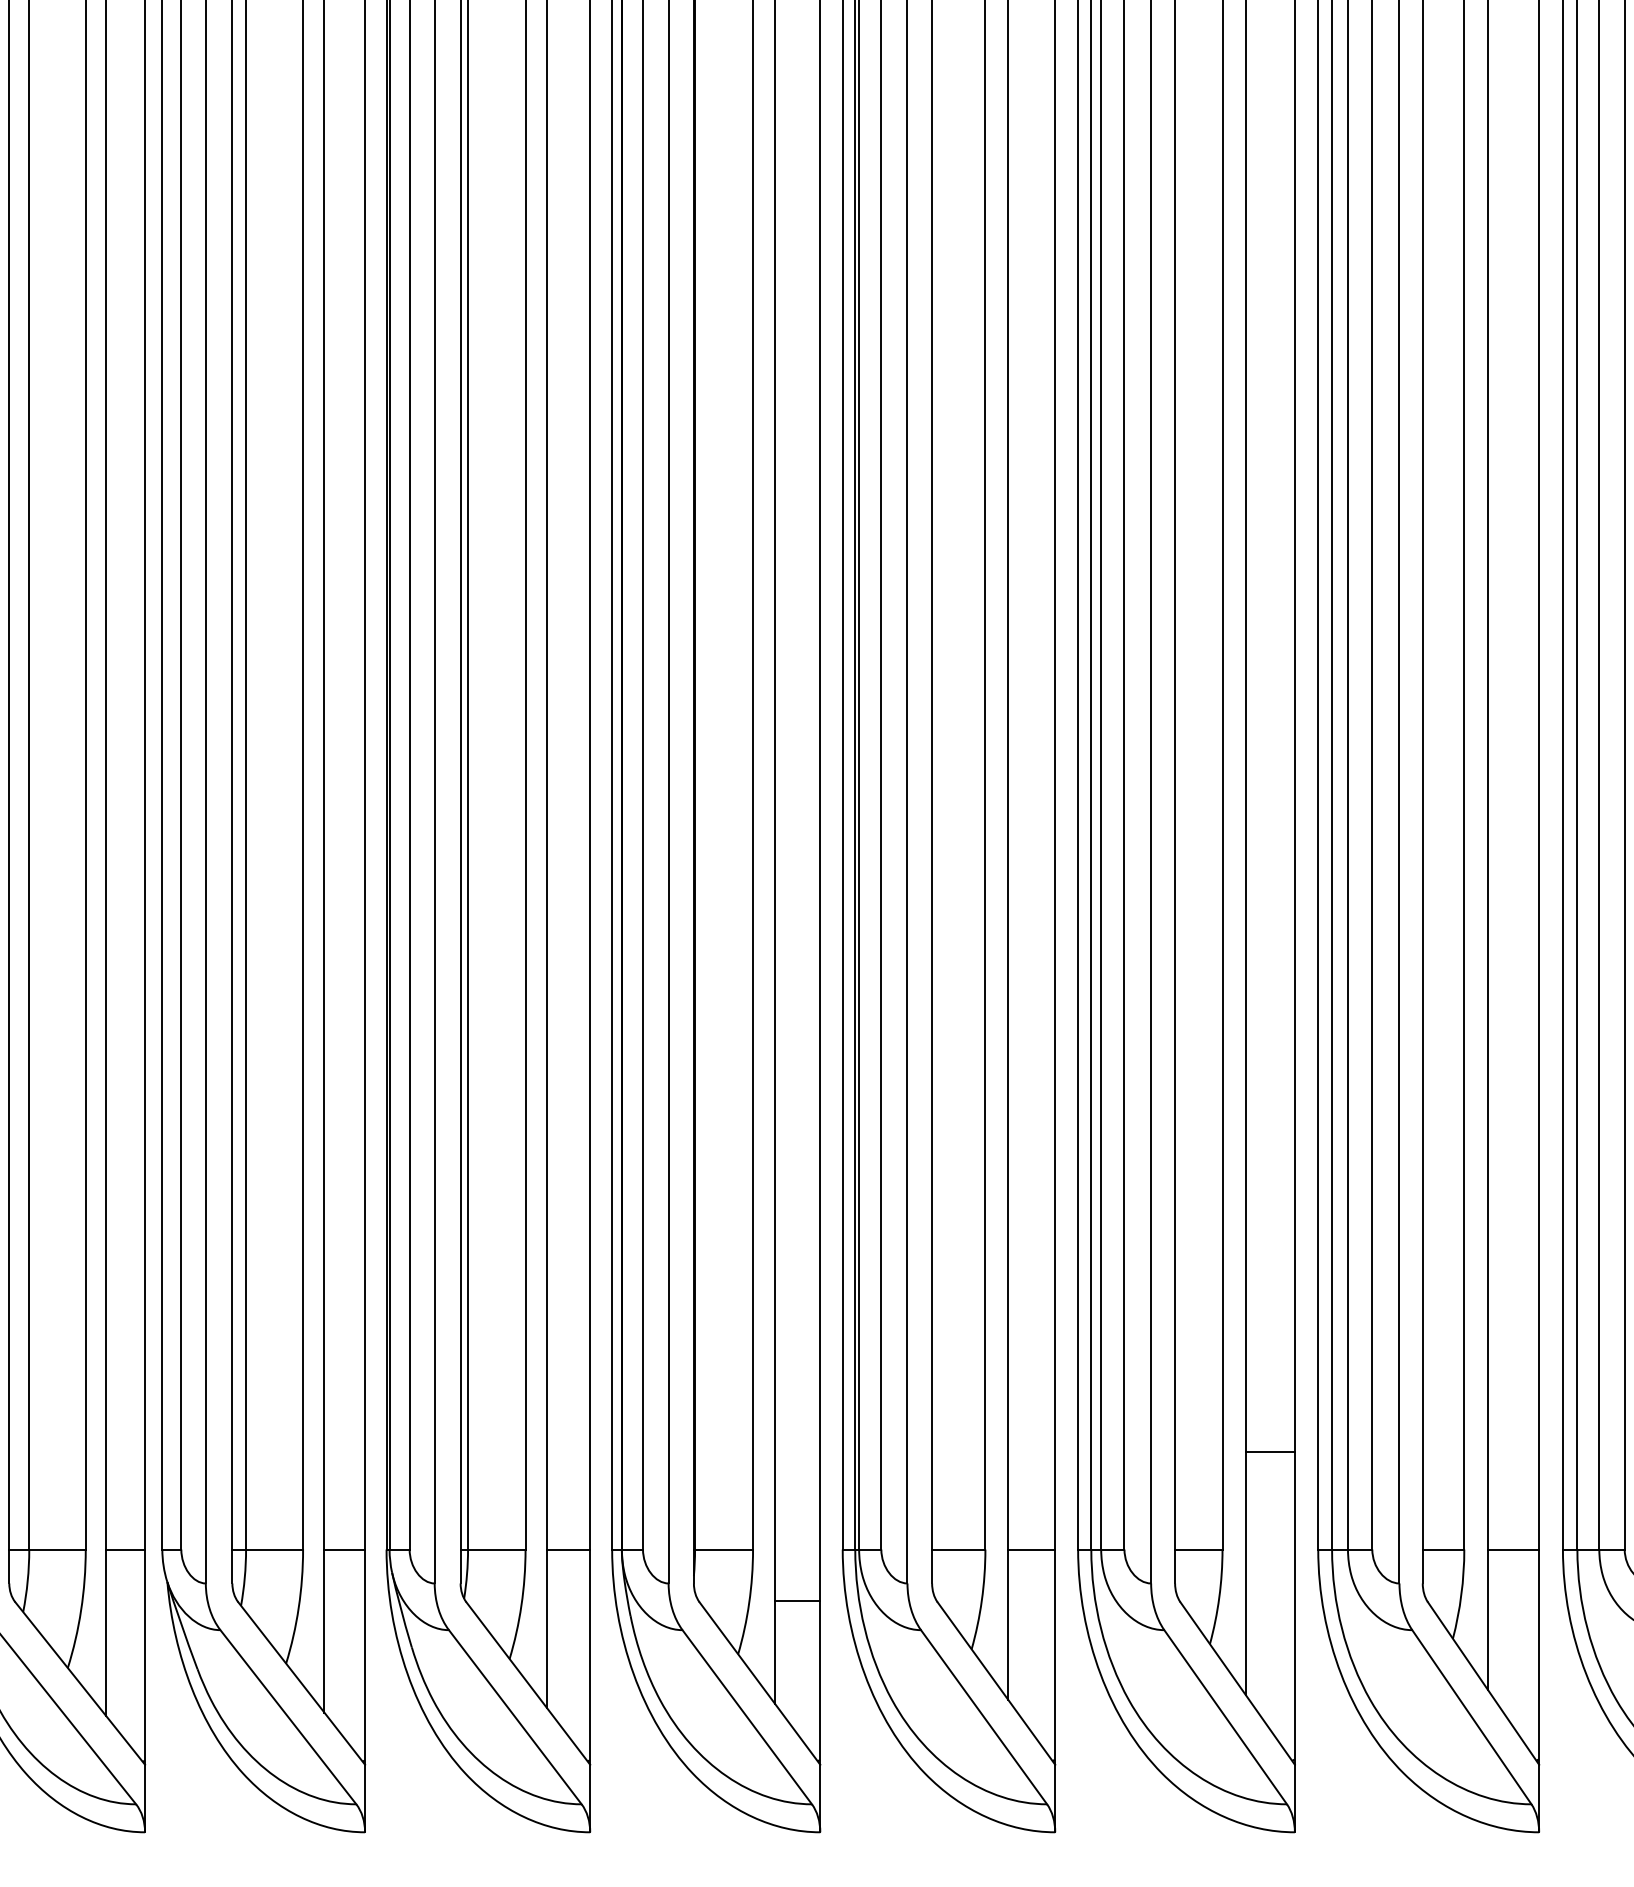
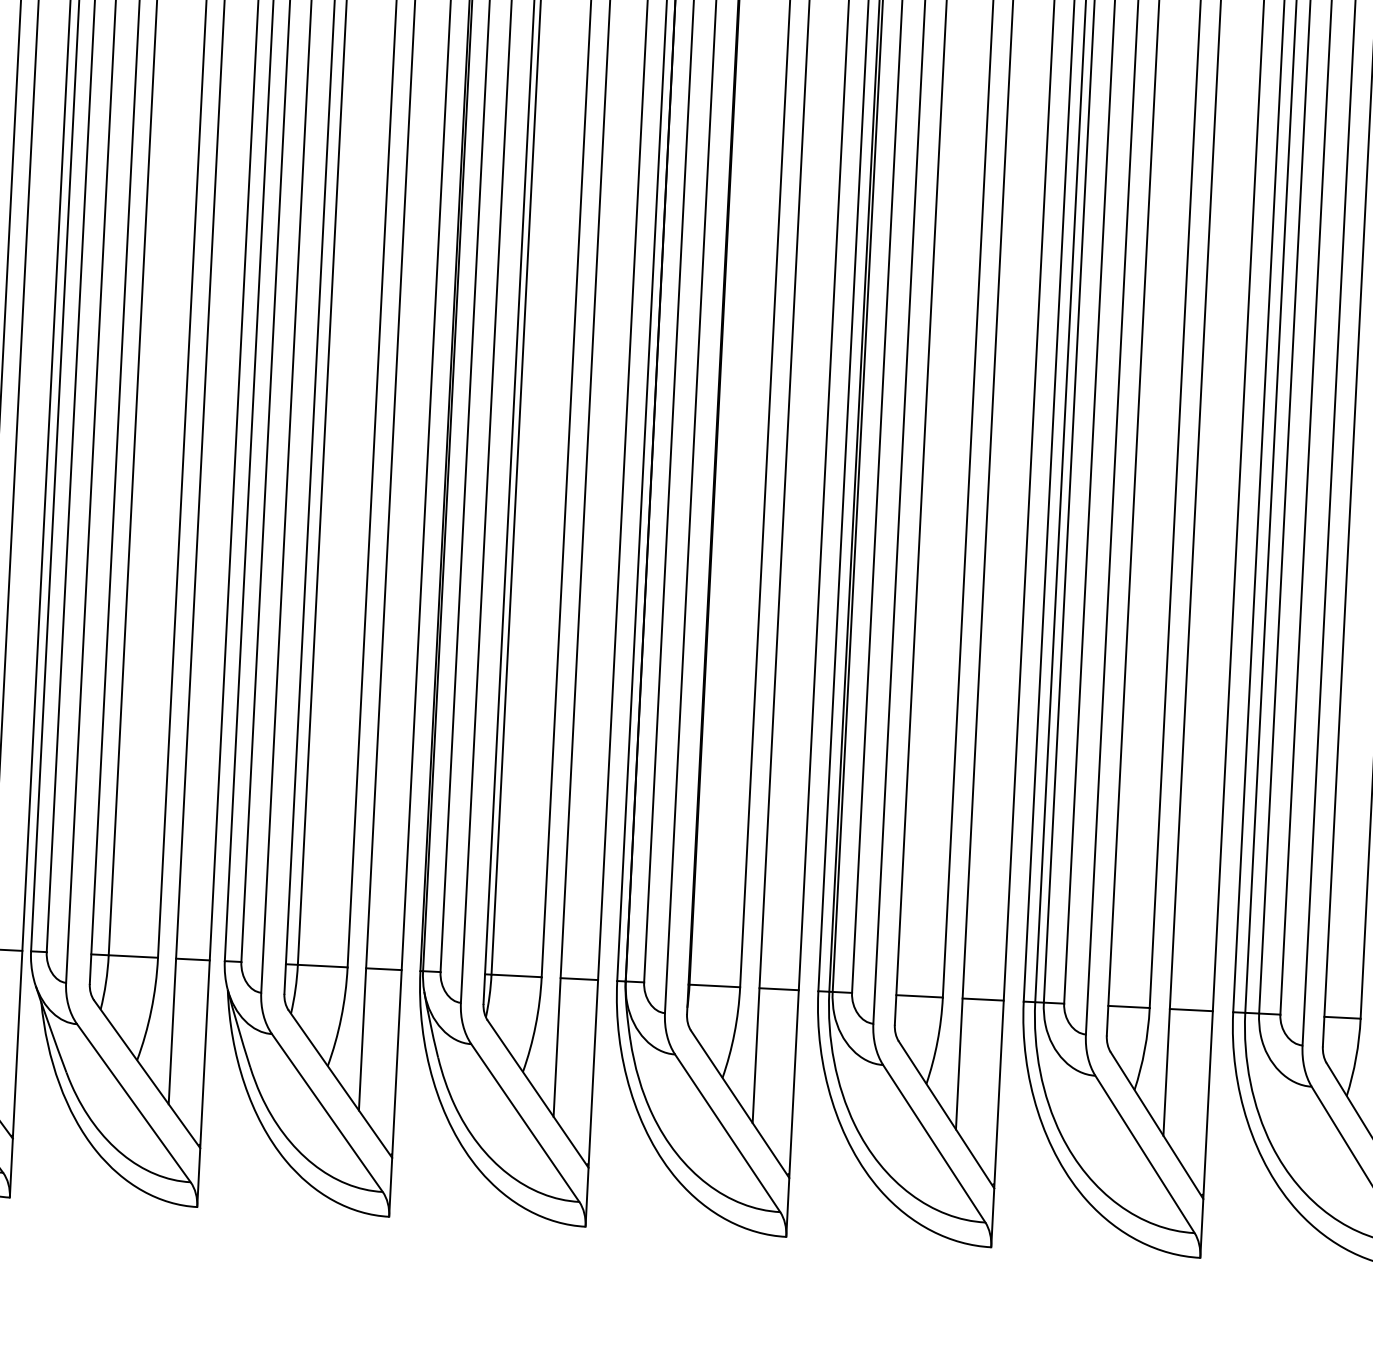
line: (1269, 1451) -> (1190, 1010), moved
line: (797, 1600) -> (778, 989), moved

